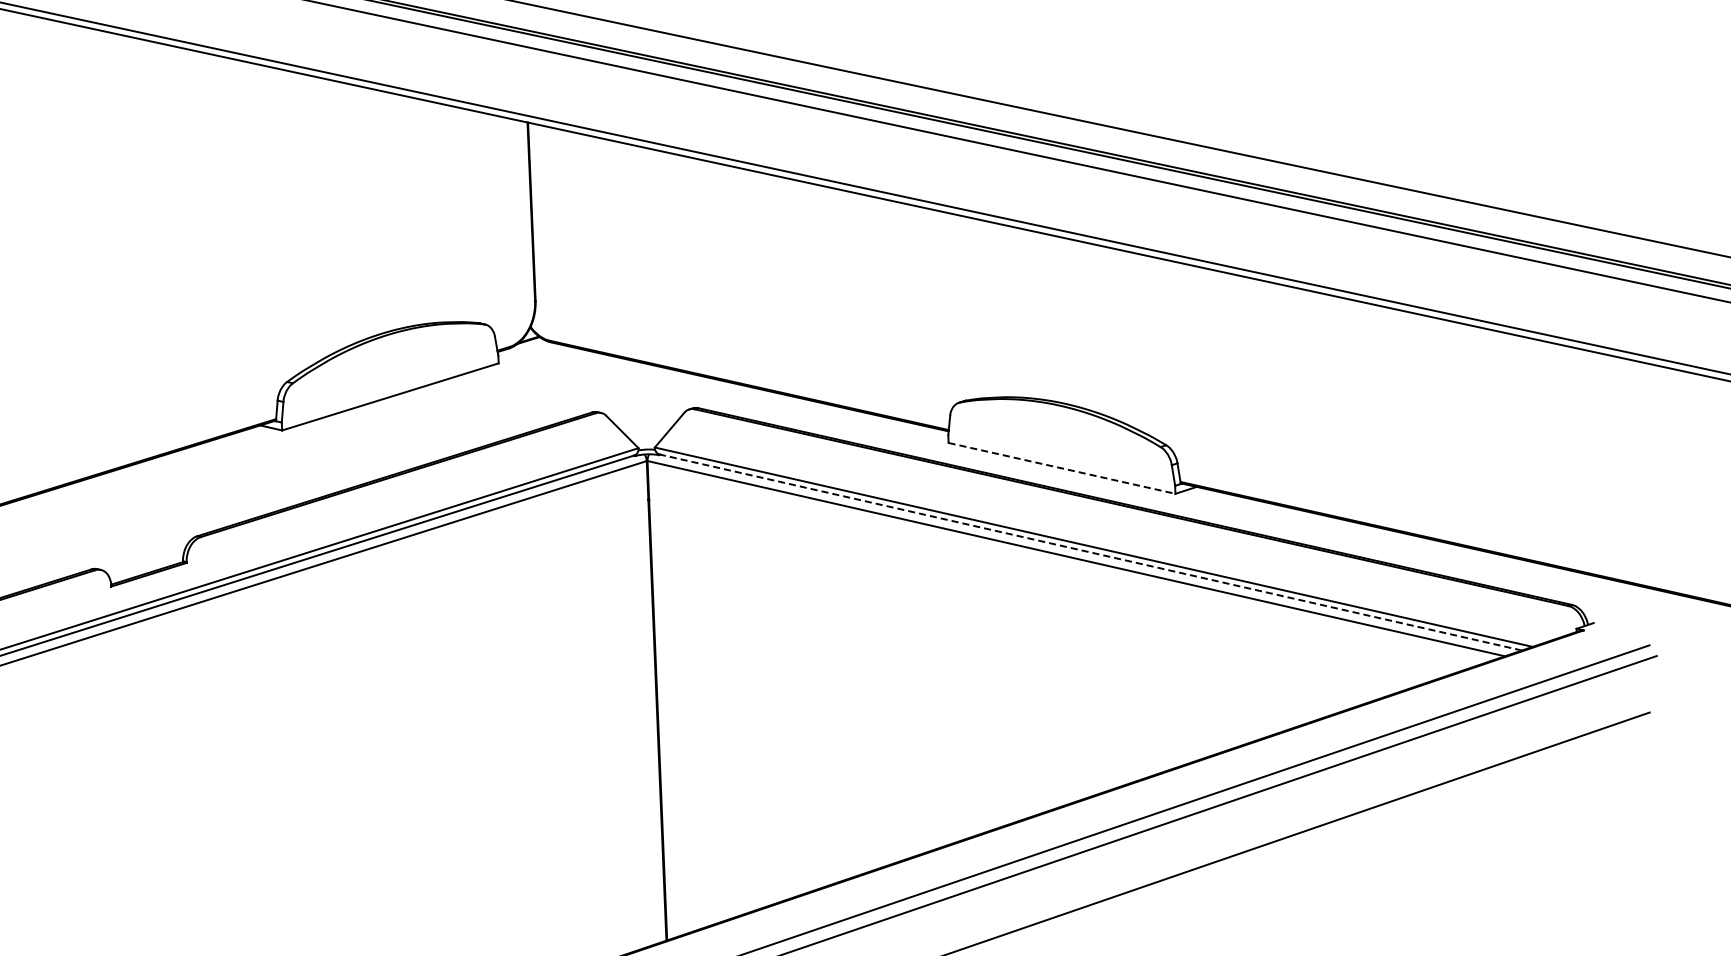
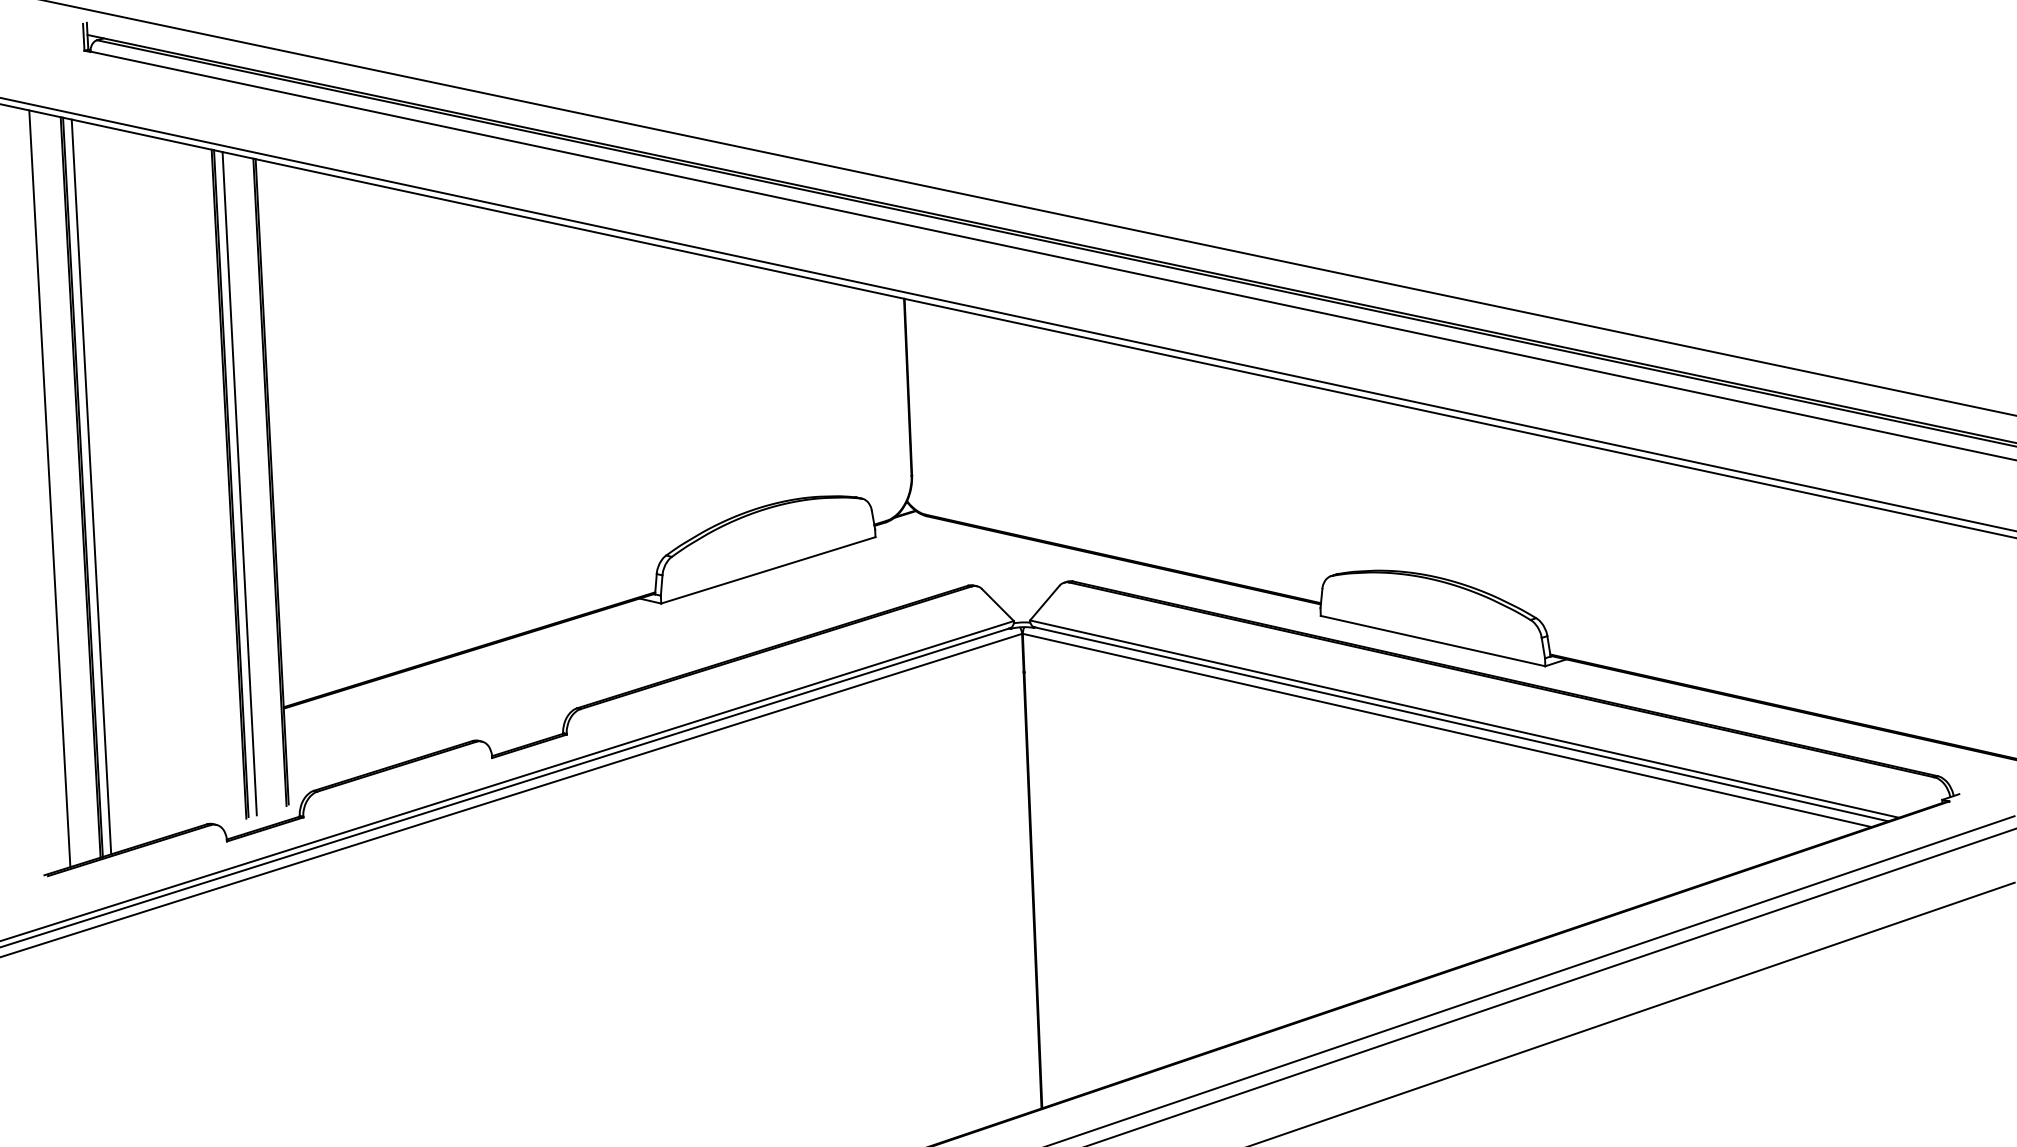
line: (1062, 468) -> (1433, 641), dashed -> solid
line: (1090, 552) -> (1461, 724), dashed -> solid

